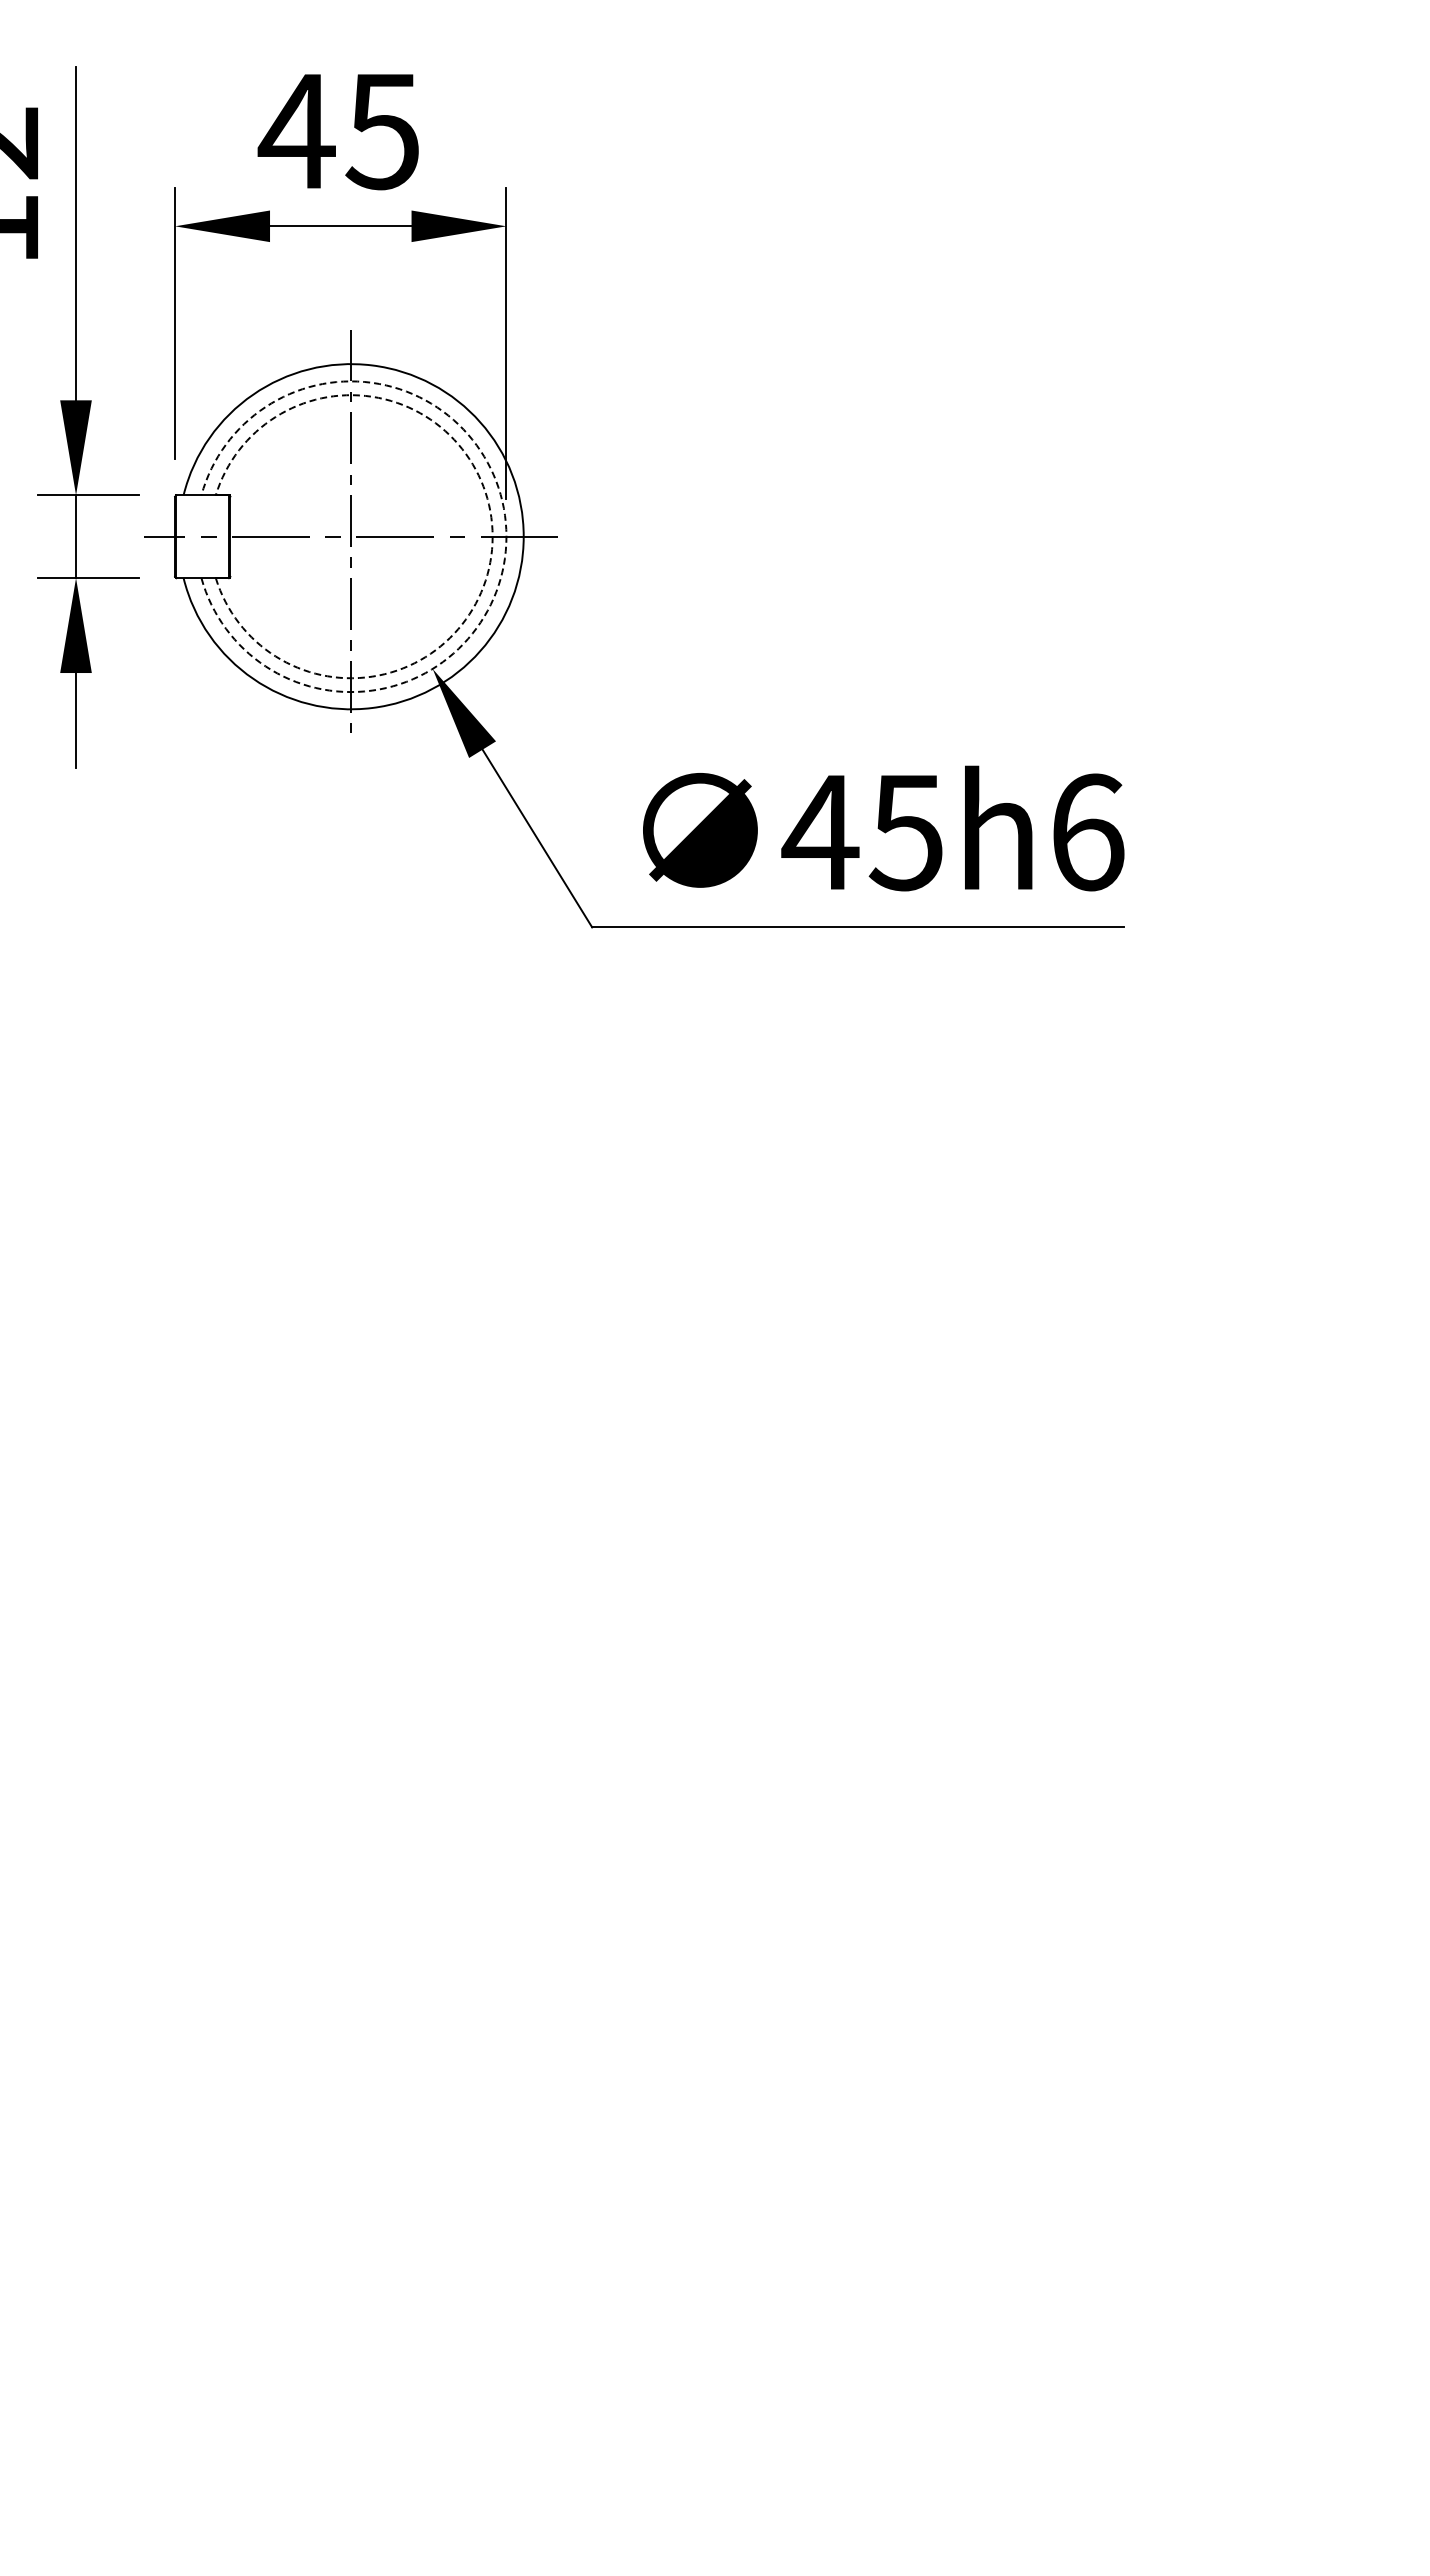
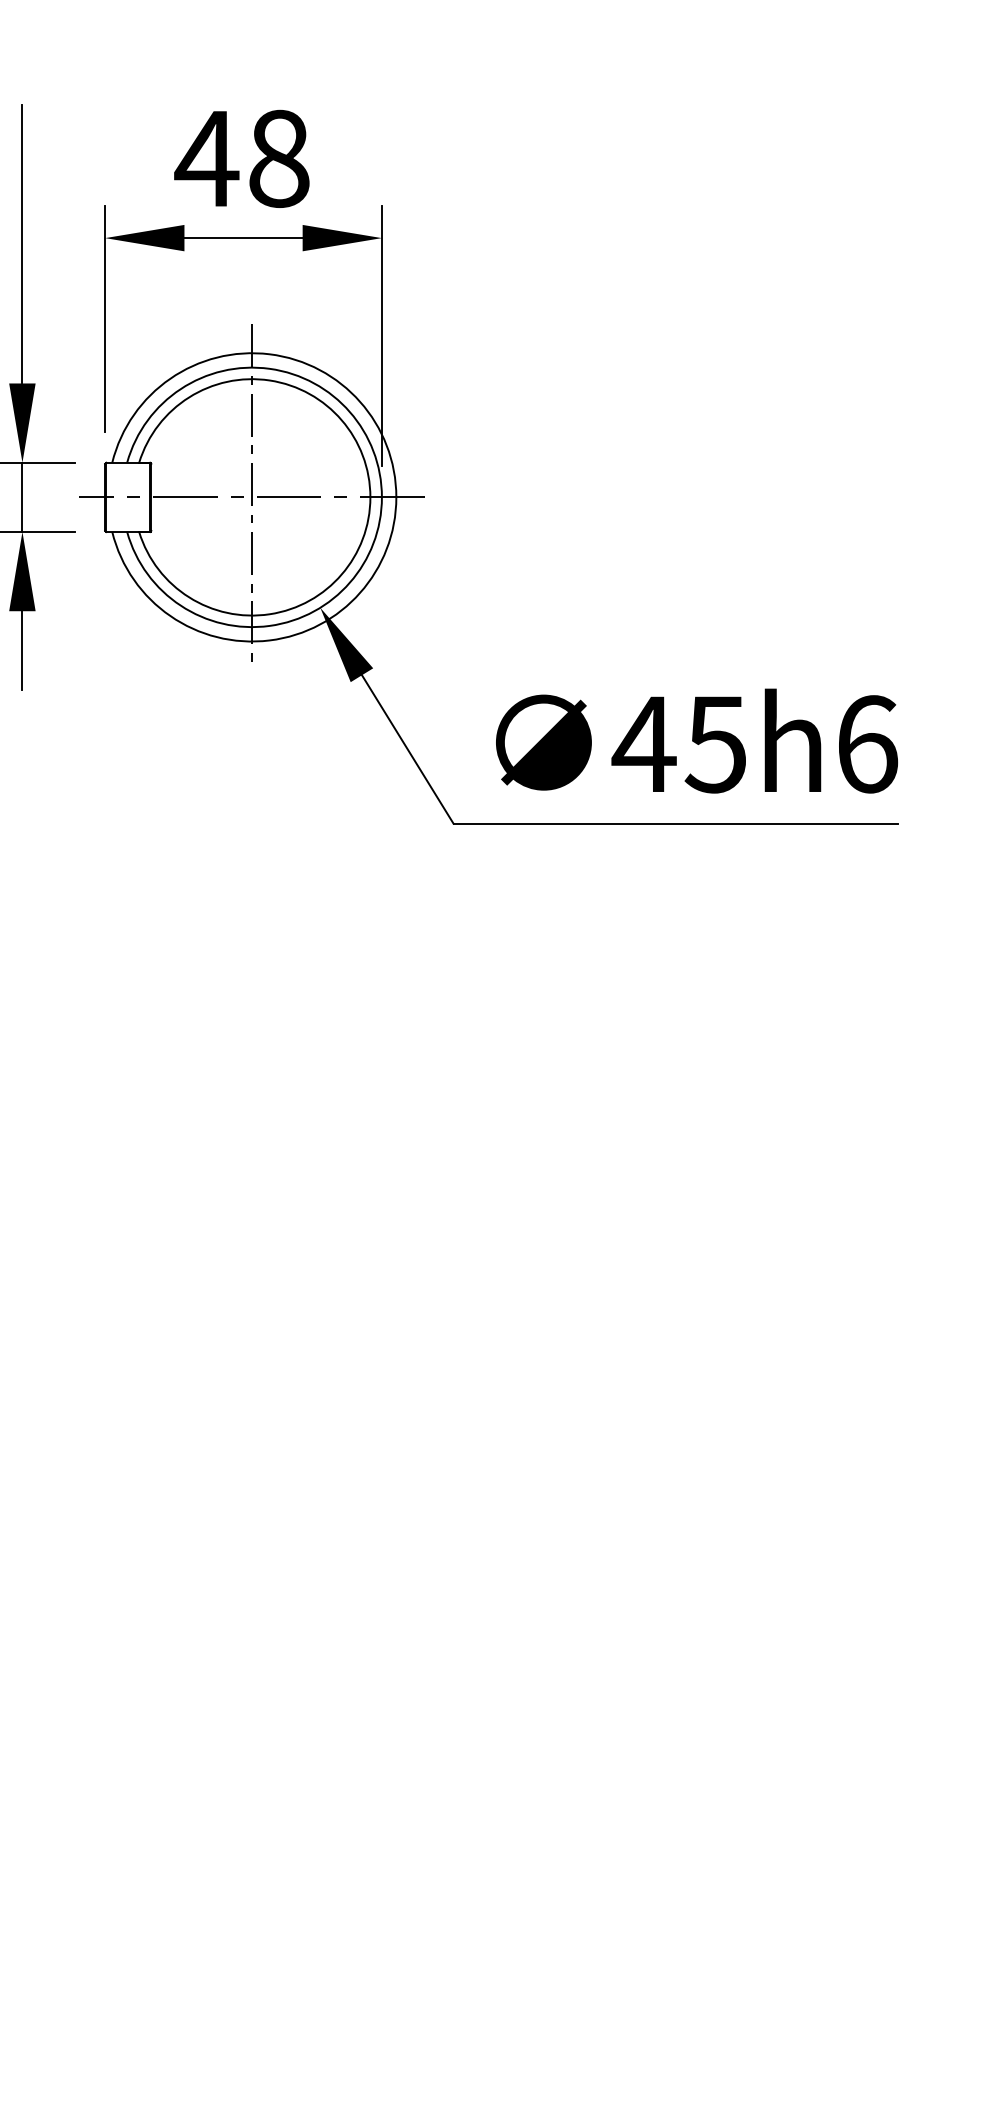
text: (382, 131) -> (278, 158), 45 -> 48
arc: (492, 536) -> (370, 497), dashed -> solid
arc: (506, 536) -> (381, 497), dashed -> solid

